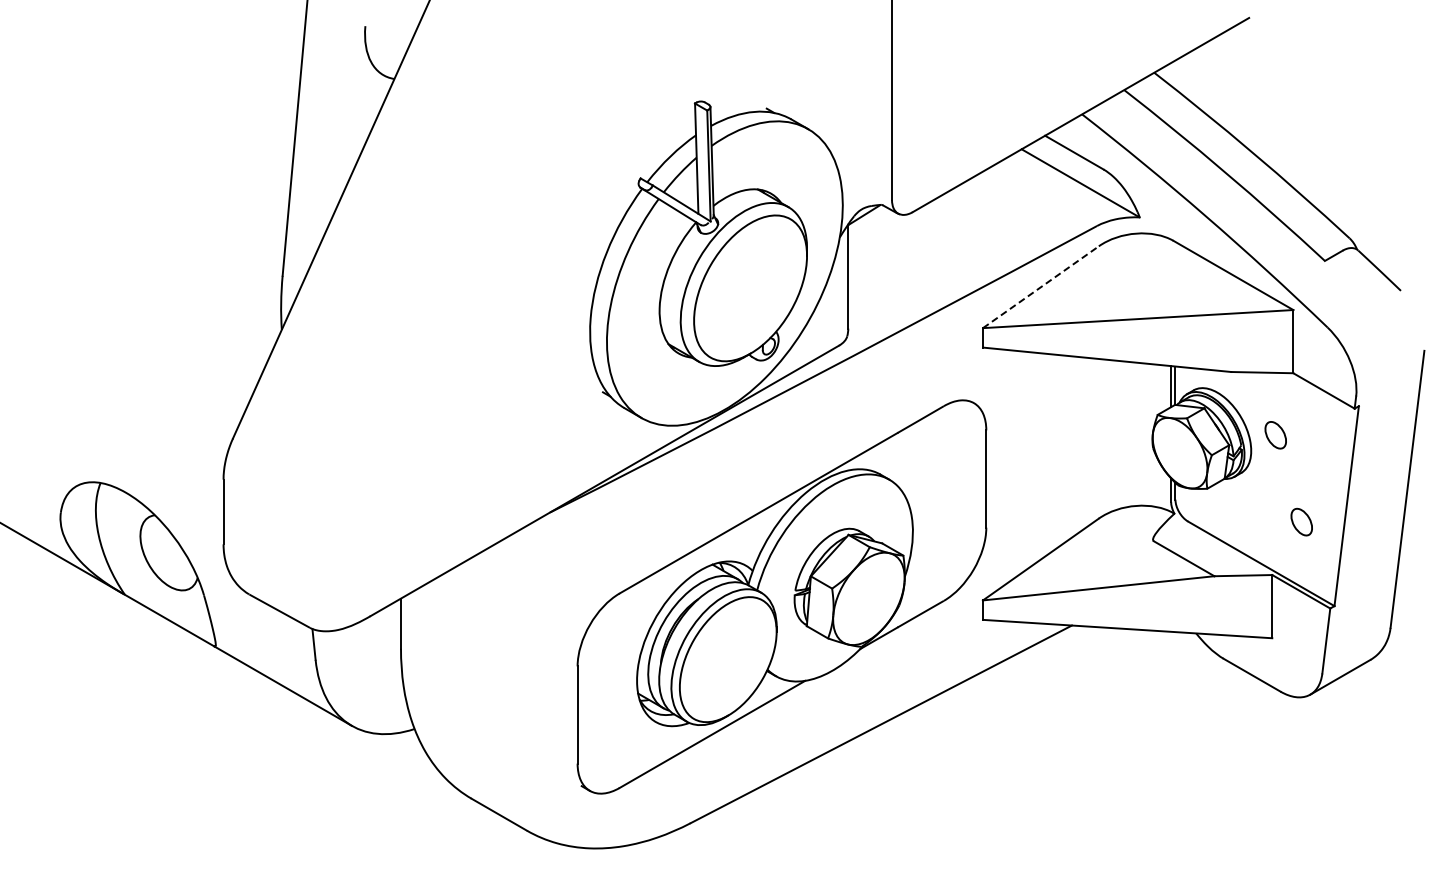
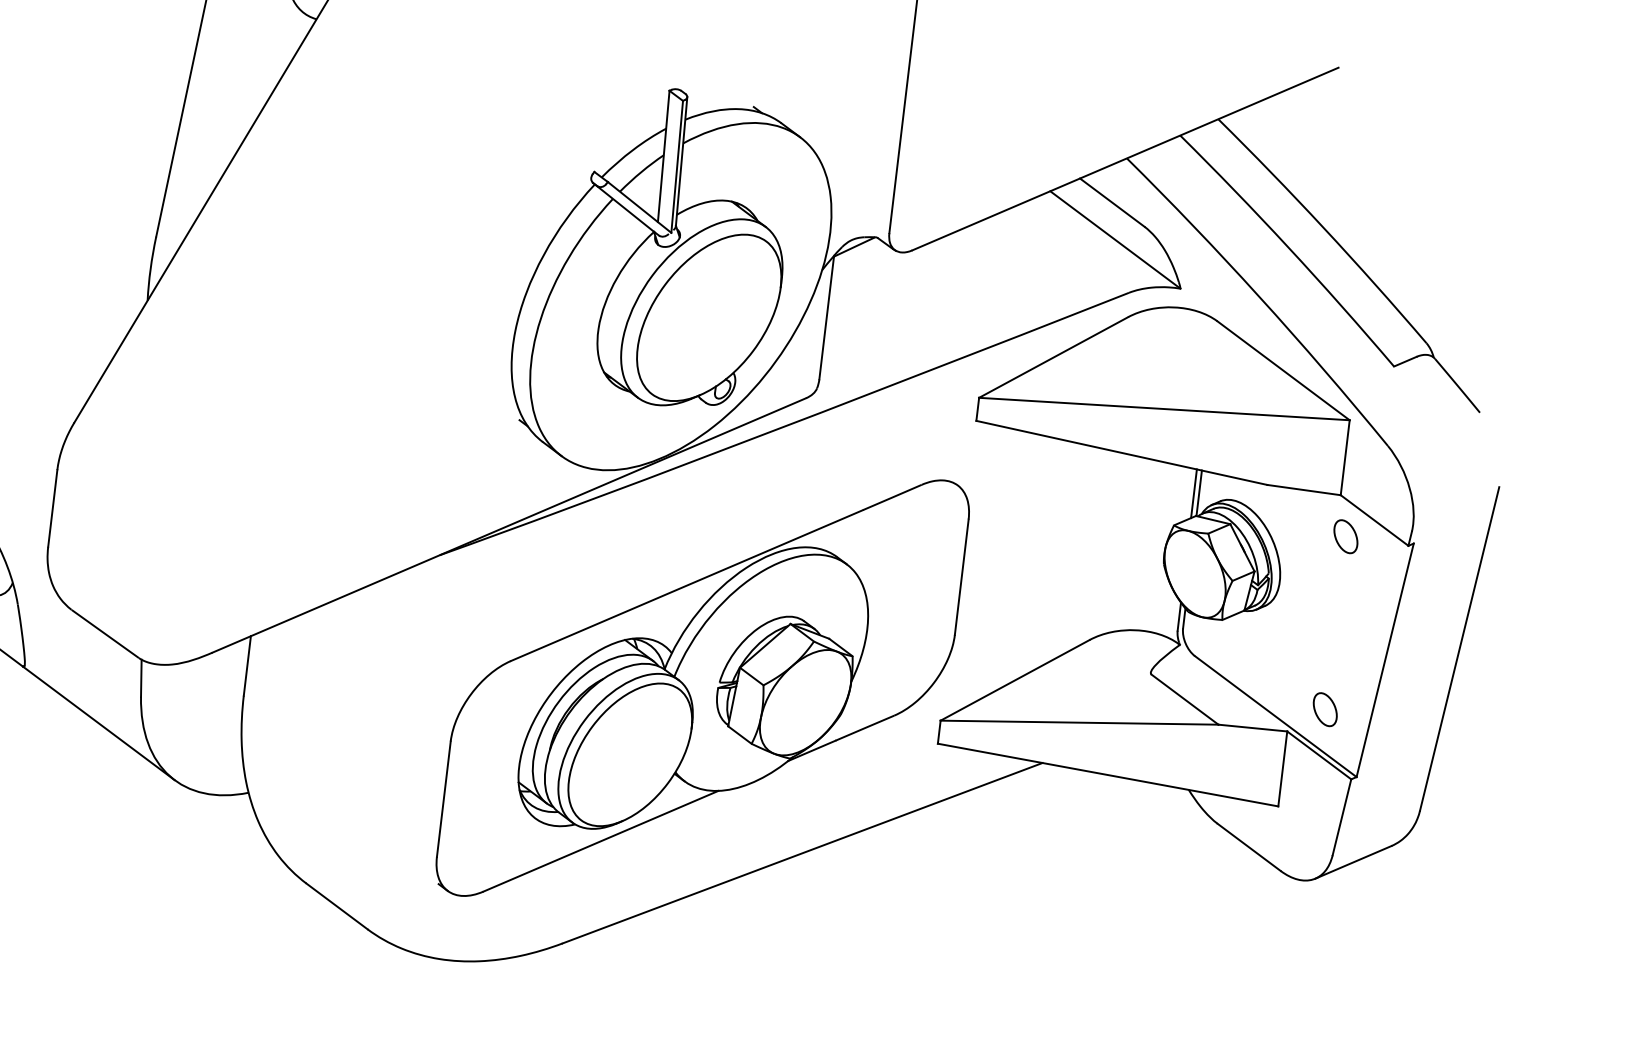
line: (1040, 287) -> (1053, 357), dashed -> solid
part: (1275, 435) -> (1345, 536), moved
part: (1301, 521) -> (1325, 708), moved

